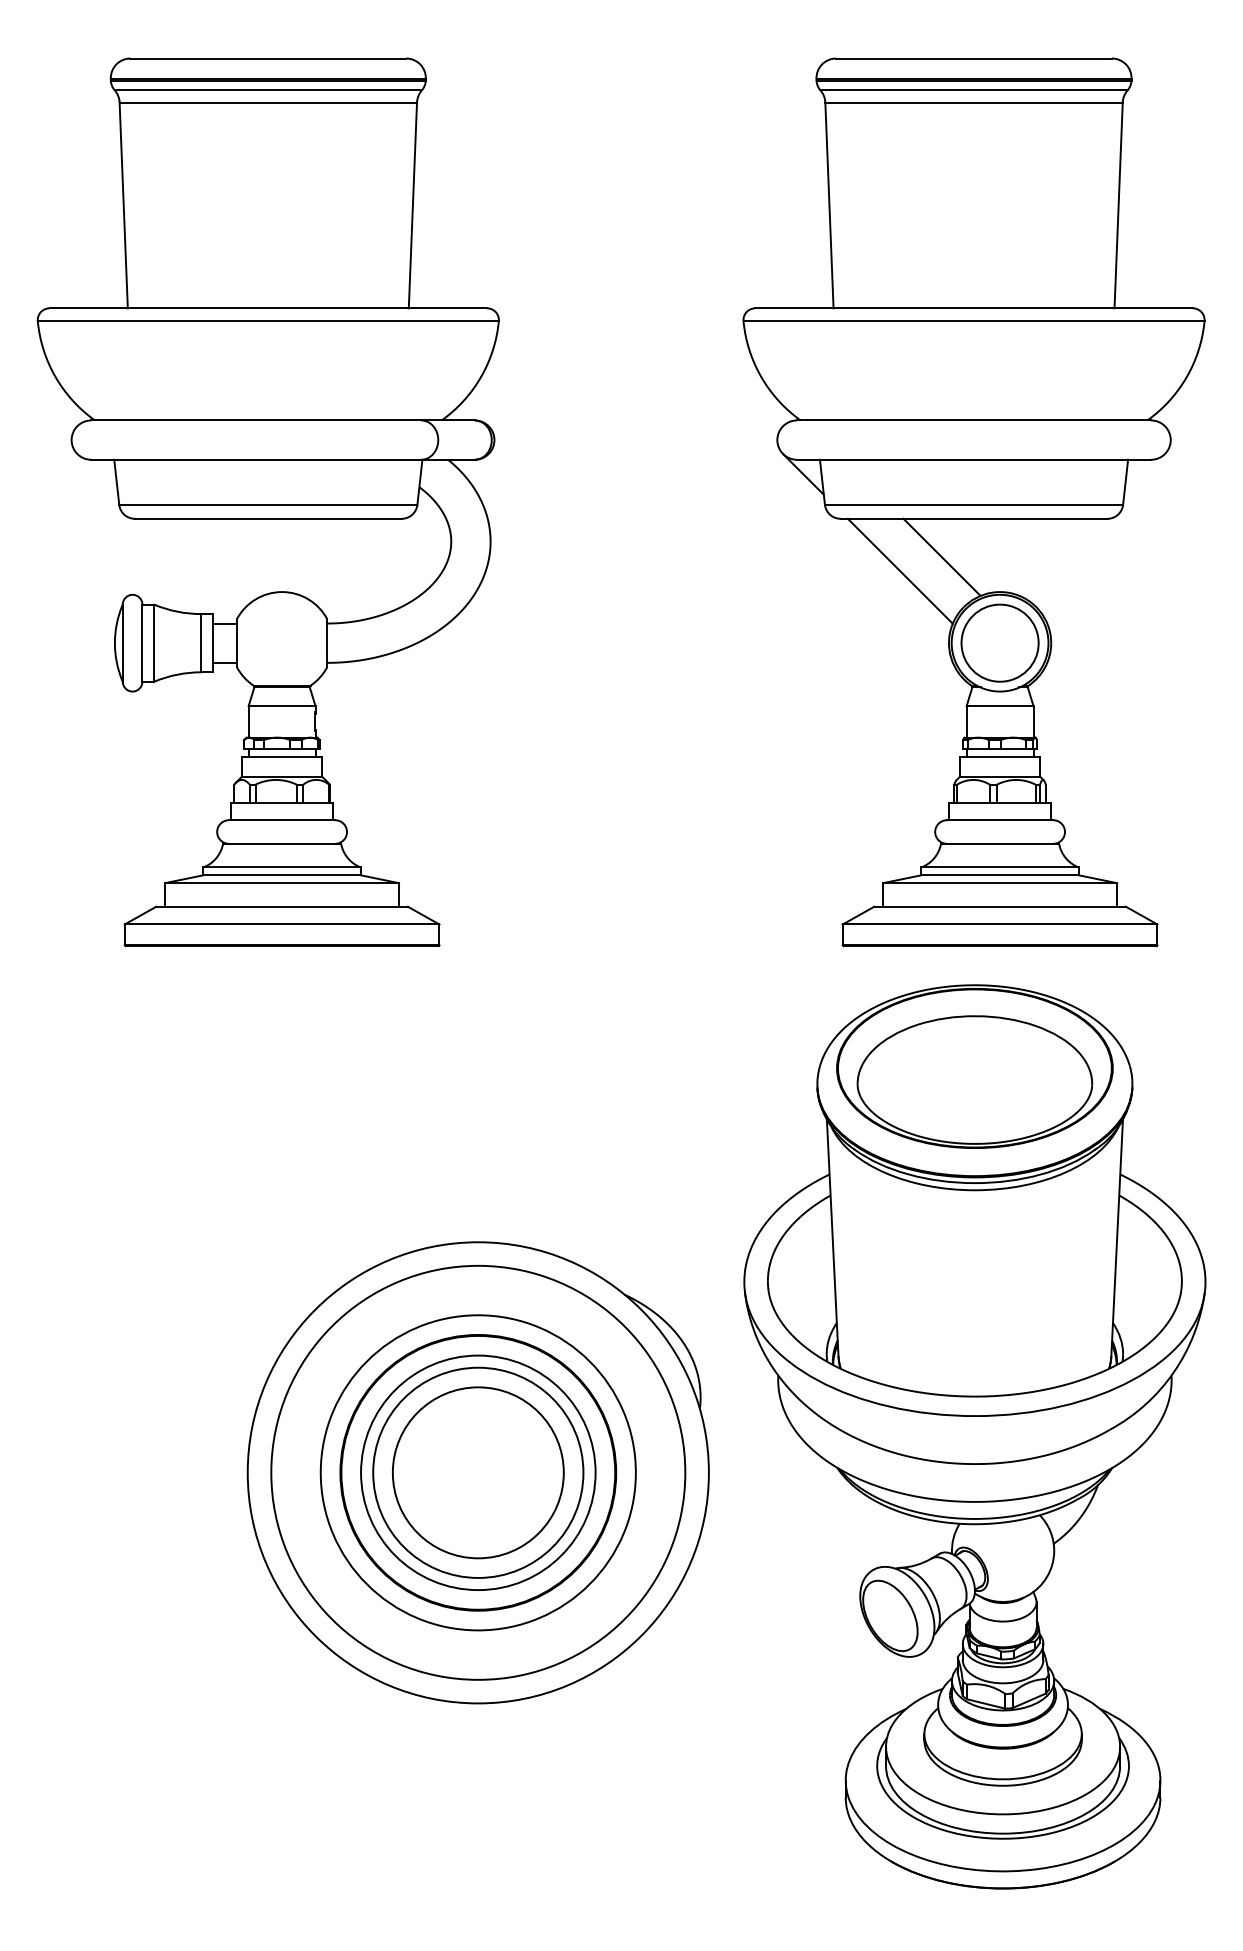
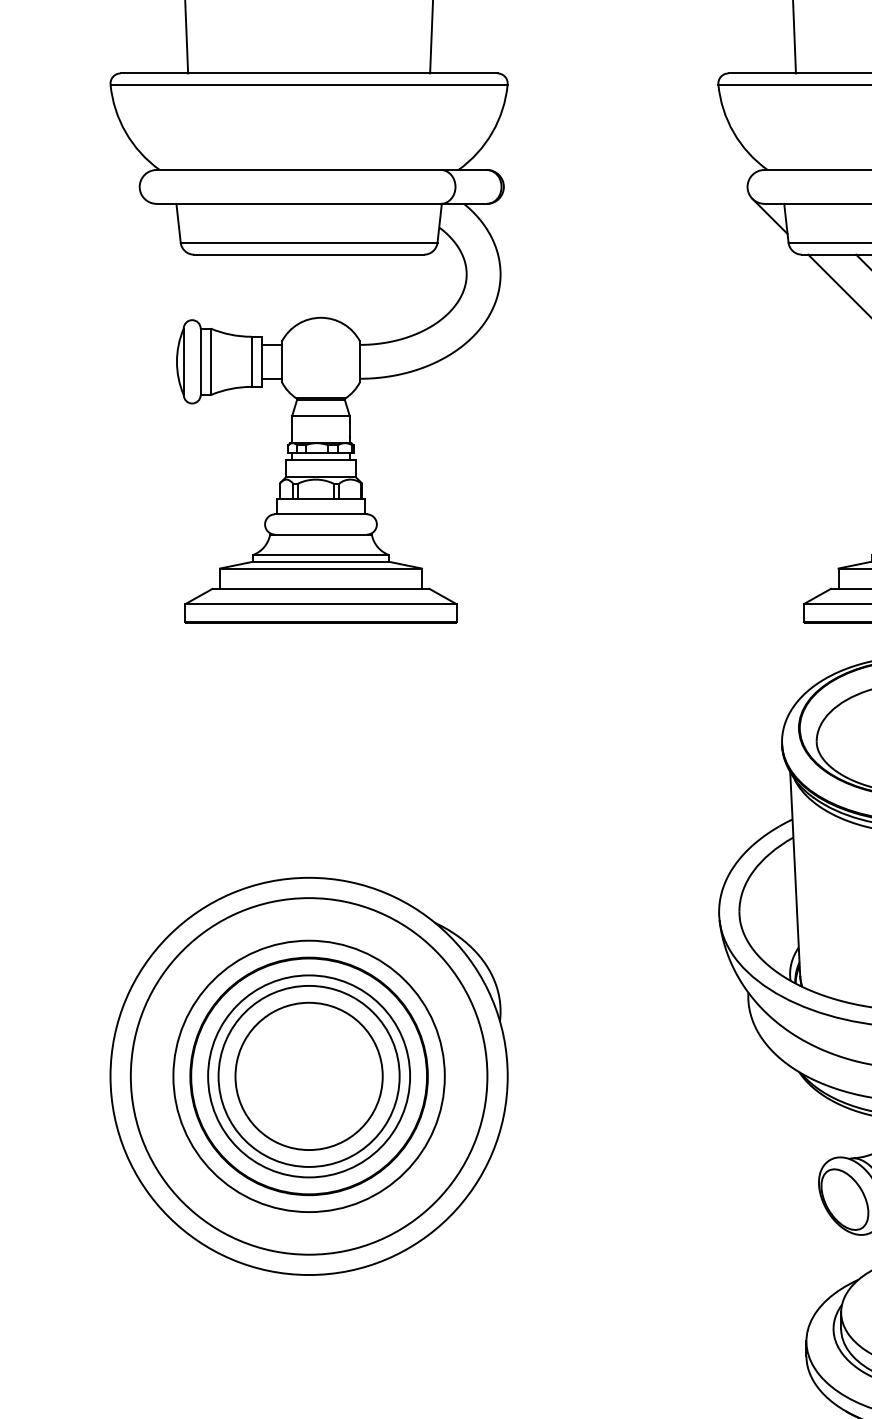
part: (477, 1472) -> (308, 1076), moved

